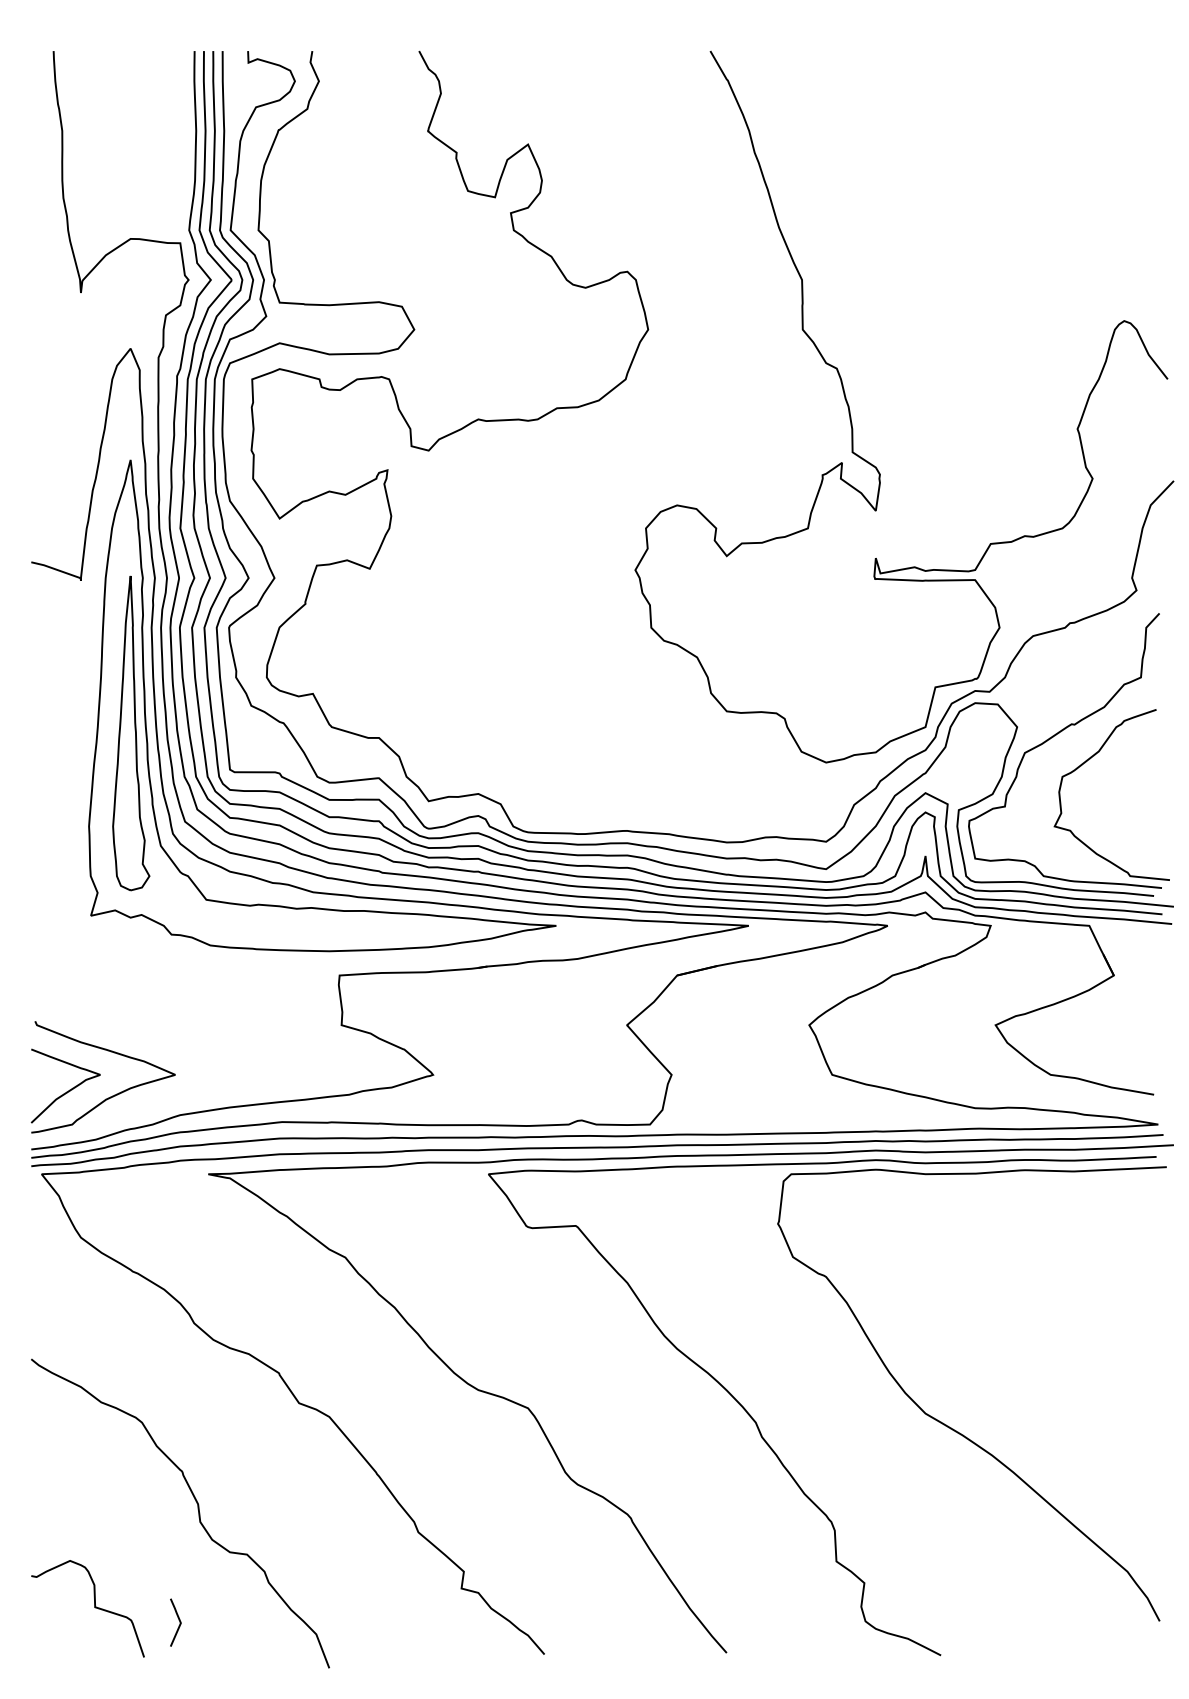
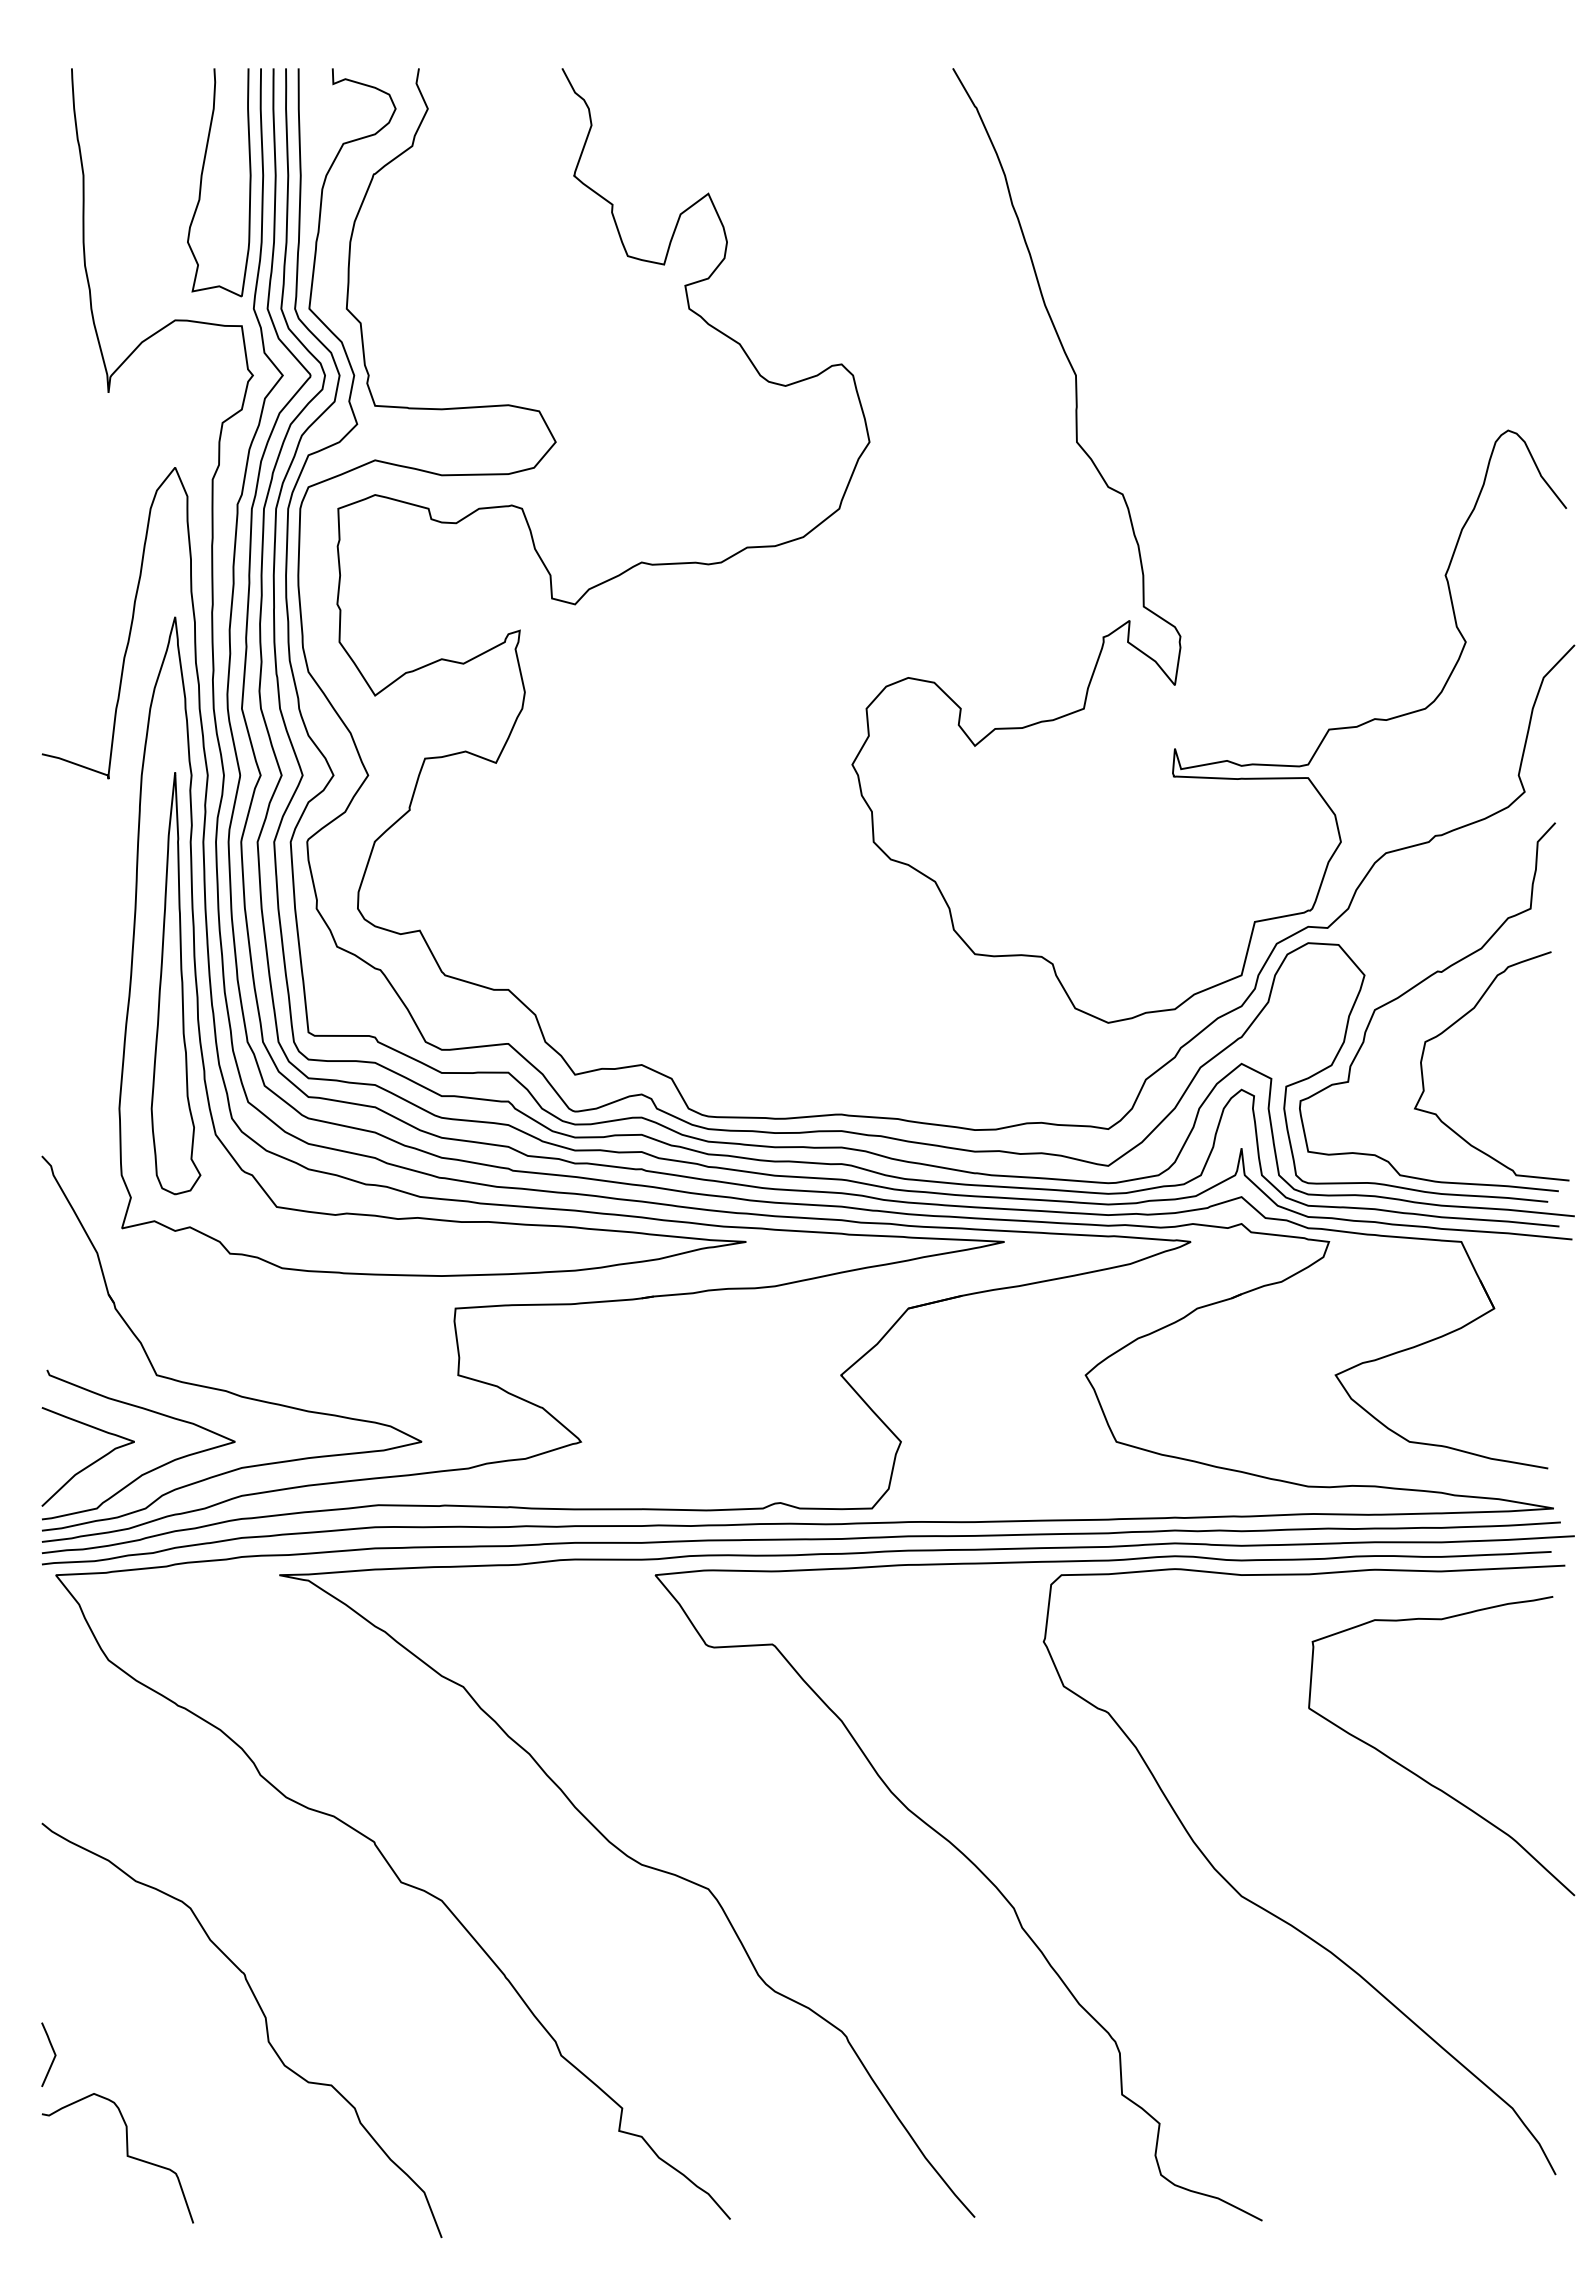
part: (150, 134) -> (202, 180), added
part: (167, 1035) -> (224, 1389), added
curve: (1058, 1324) -> (1420, 1776), added
line: (179, 1621) -> (53, 2053), moved

